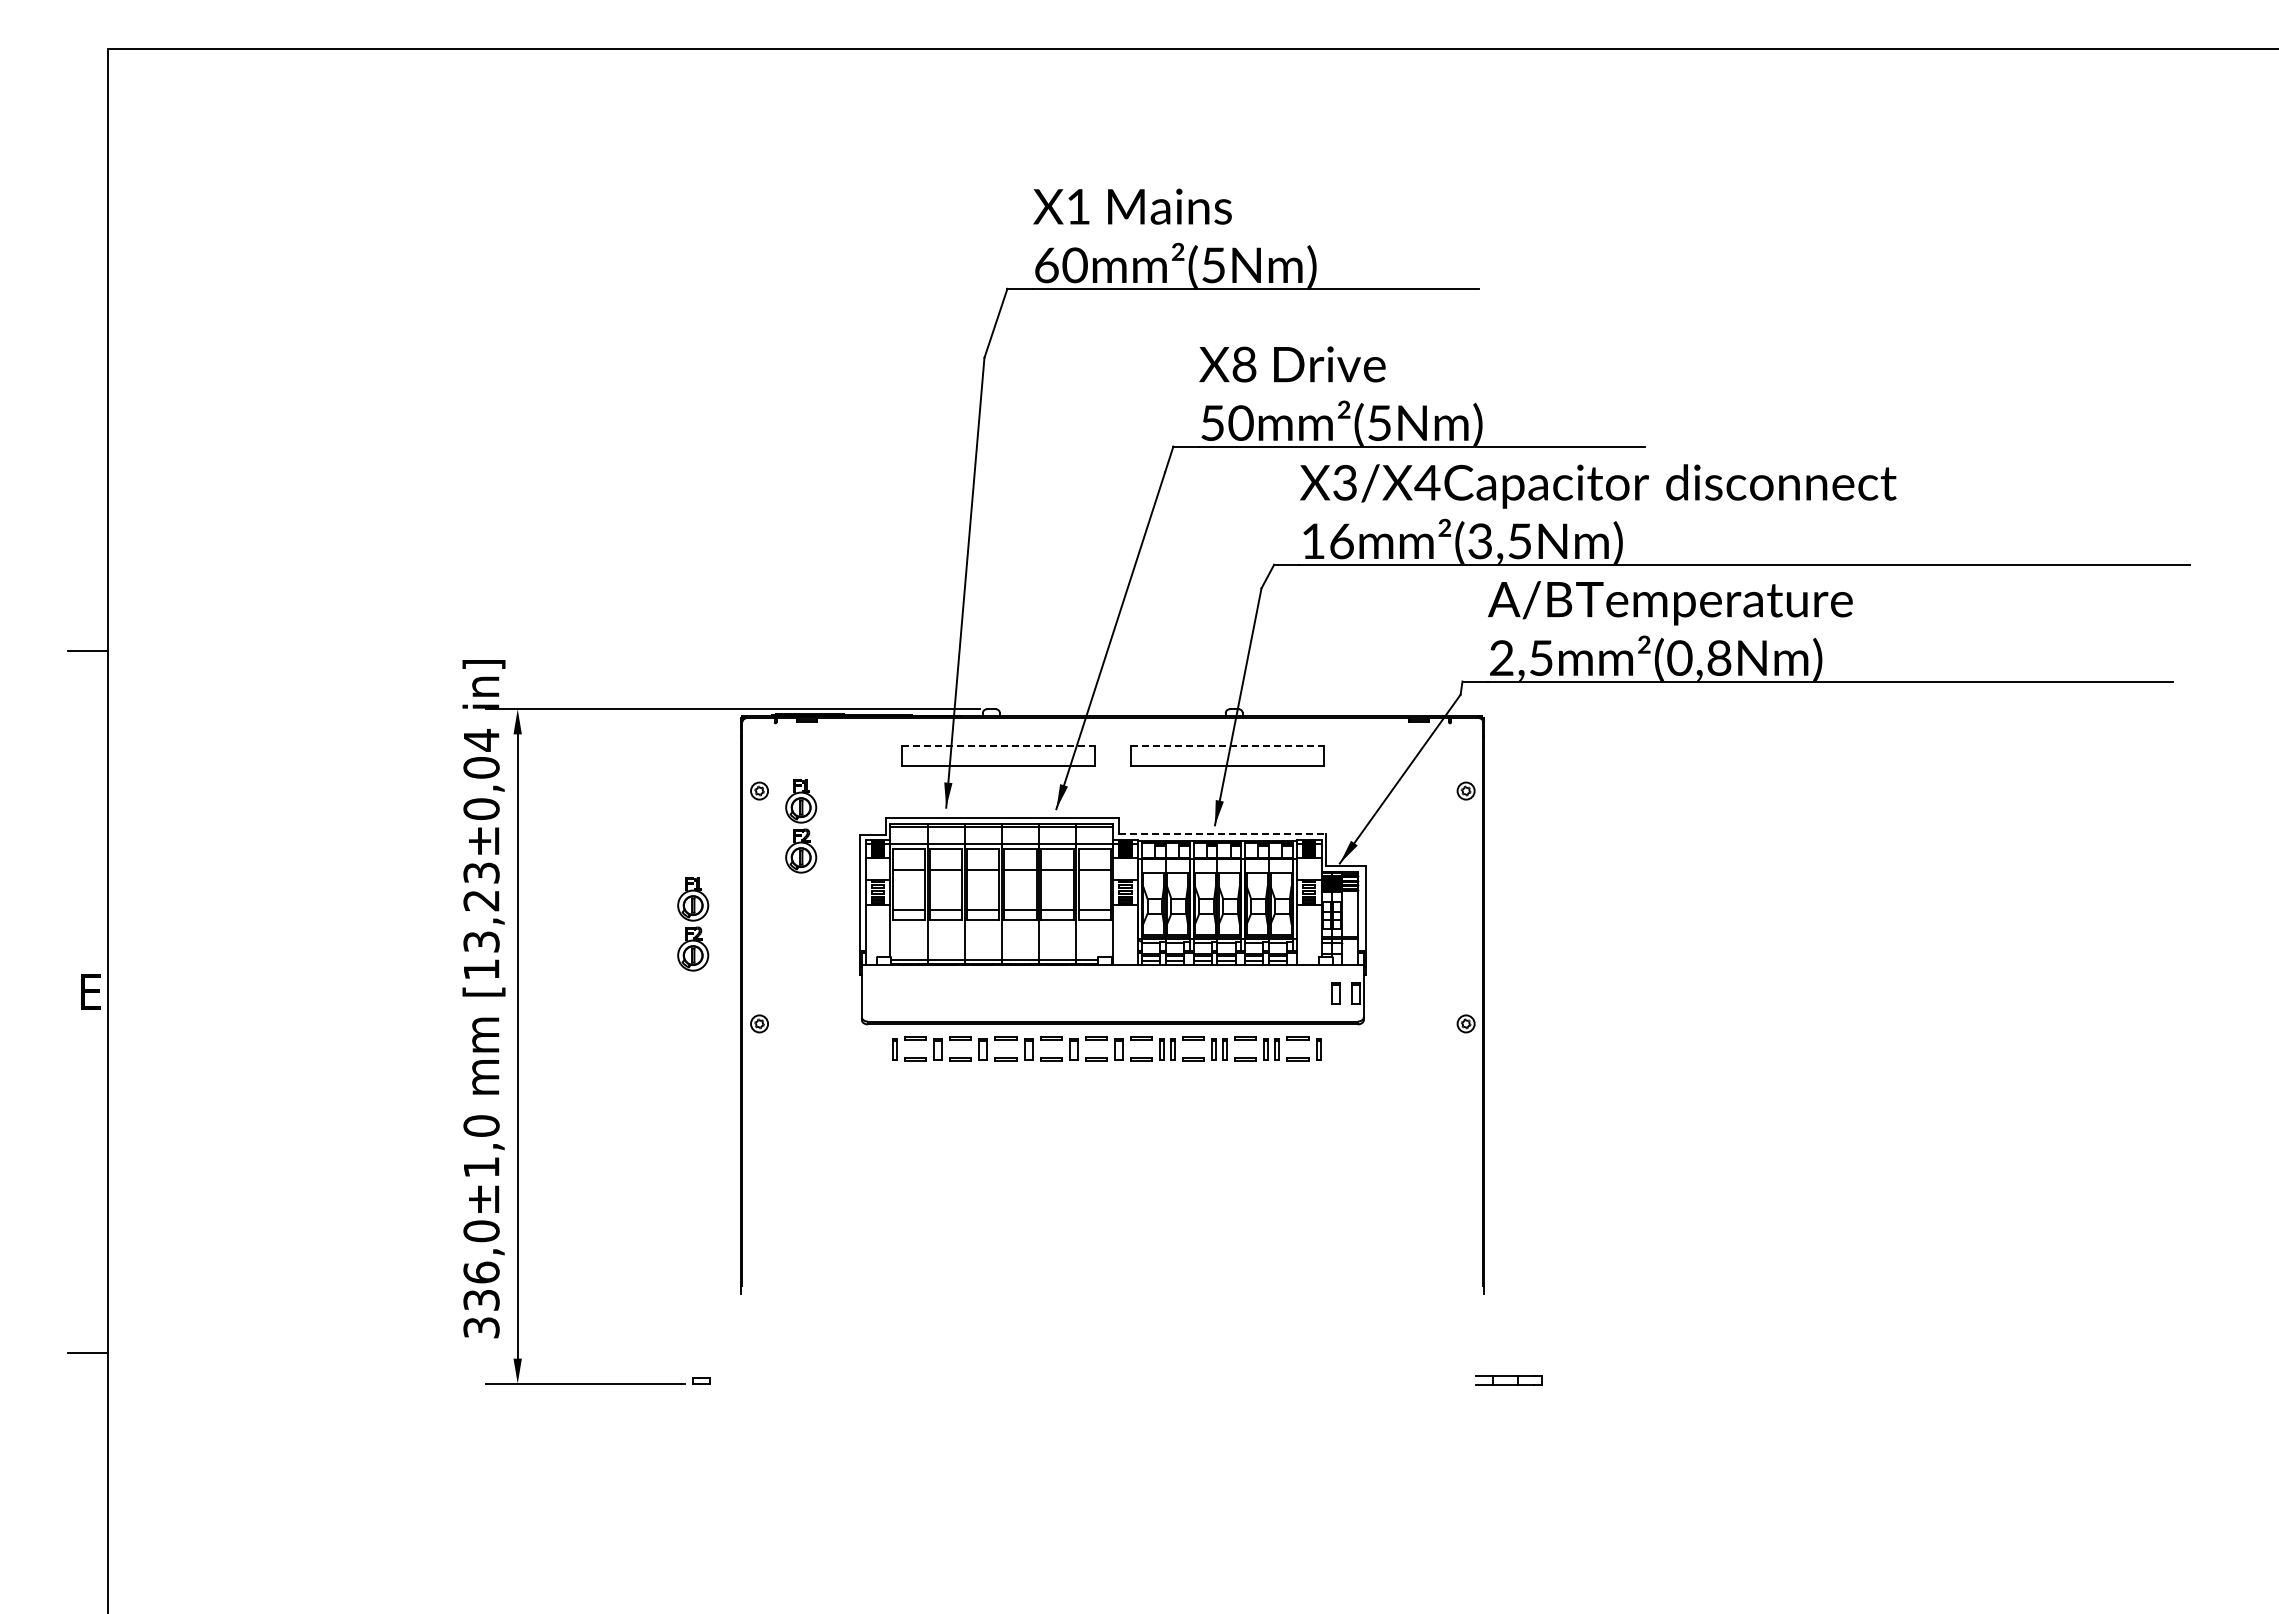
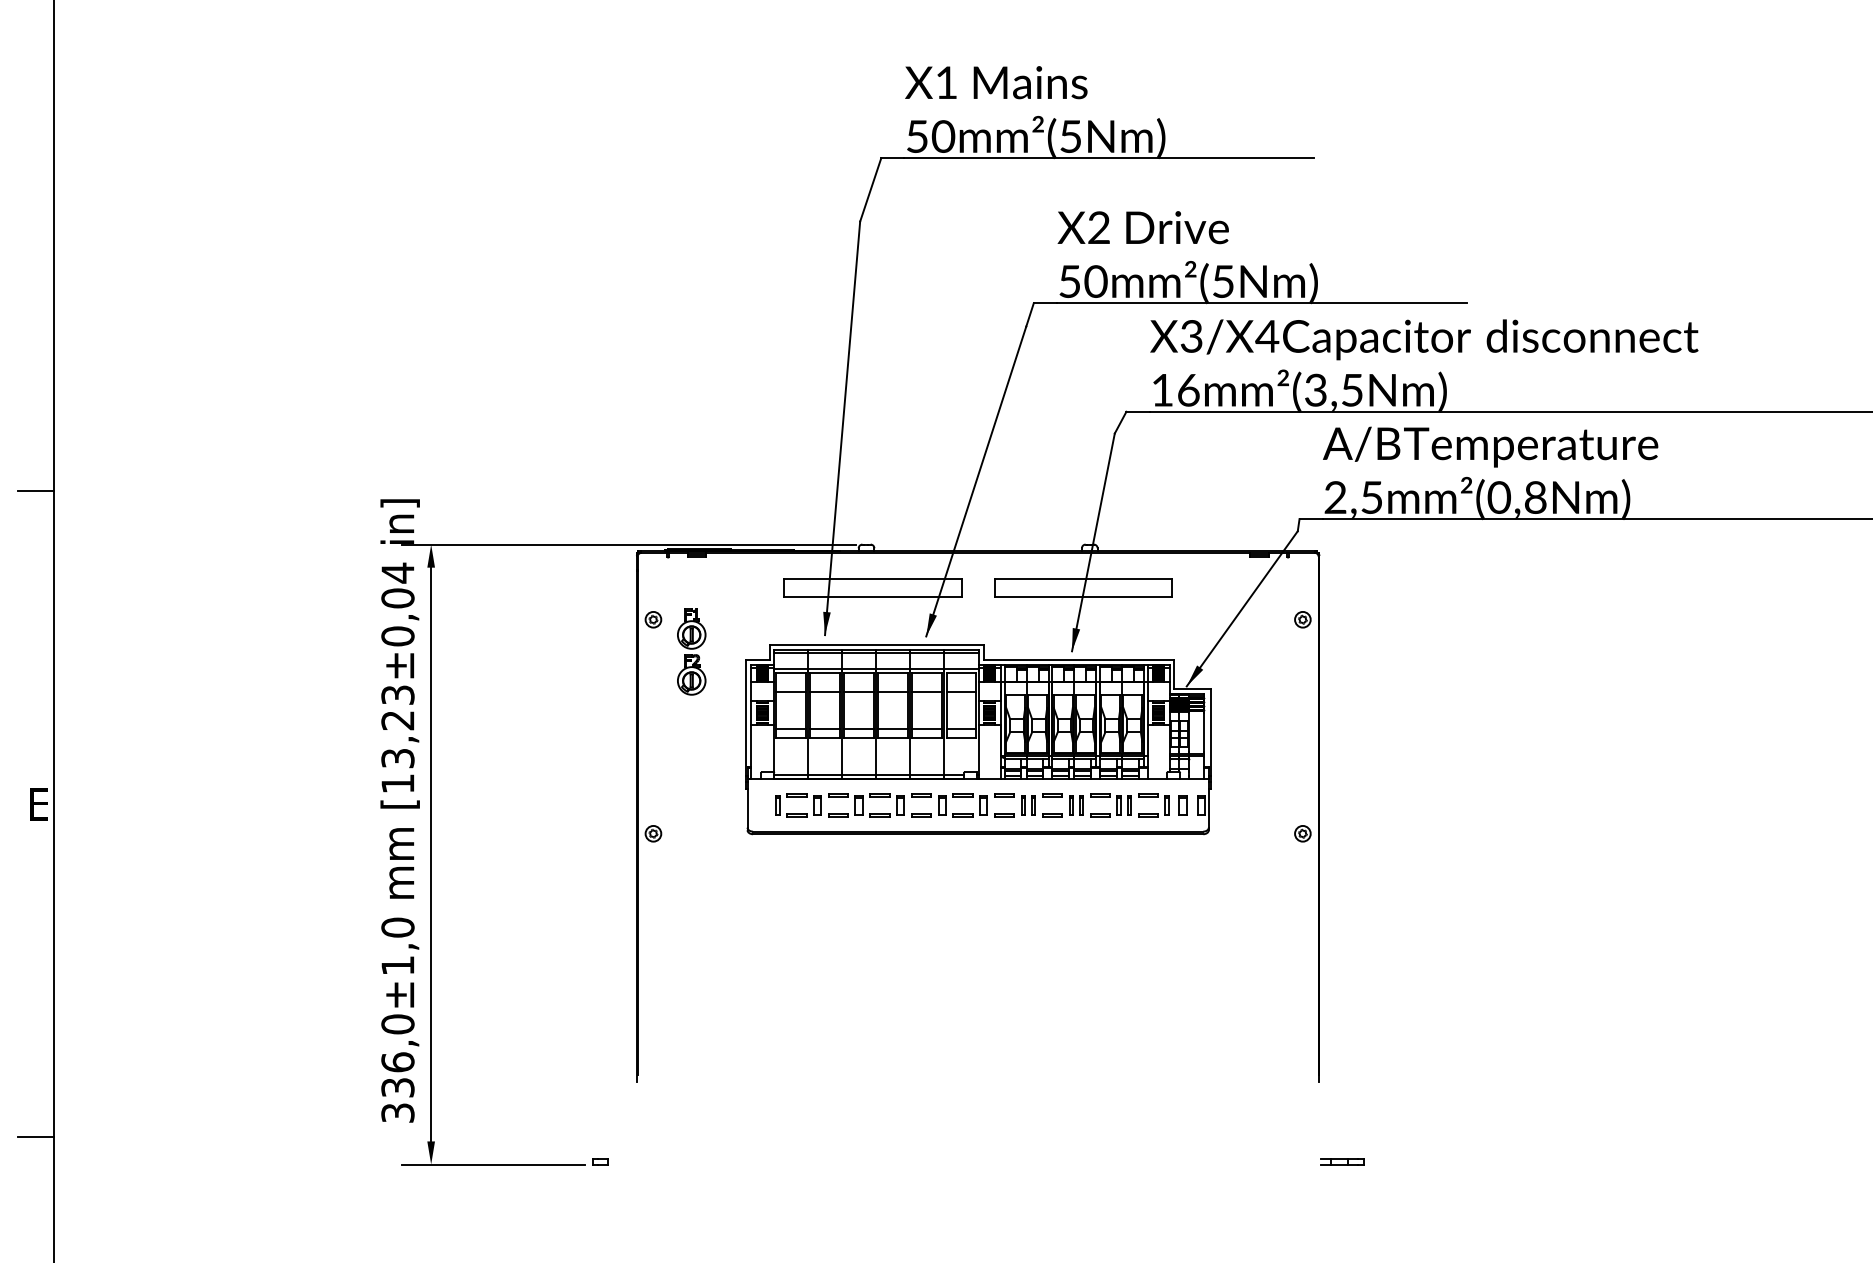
text: (1046, 265) -> (917, 136), 60mm²(5Nm) -> 50mm²(5Nm)
text: (1244, 364) -> (1099, 227), X8 -> X2
line: (998, 746) -> (873, 578), dashed -> solid
line: (1227, 746) -> (1083, 578), dashed -> solid
line: (1222, 834) -> (1078, 659), dashed -> solid
part: (693, 924) -> (592, 742), removed
part: (1106, 1040) -> (972, 797), moved
part: (1508, 1380) -> (1341, 1161), size x0.71

